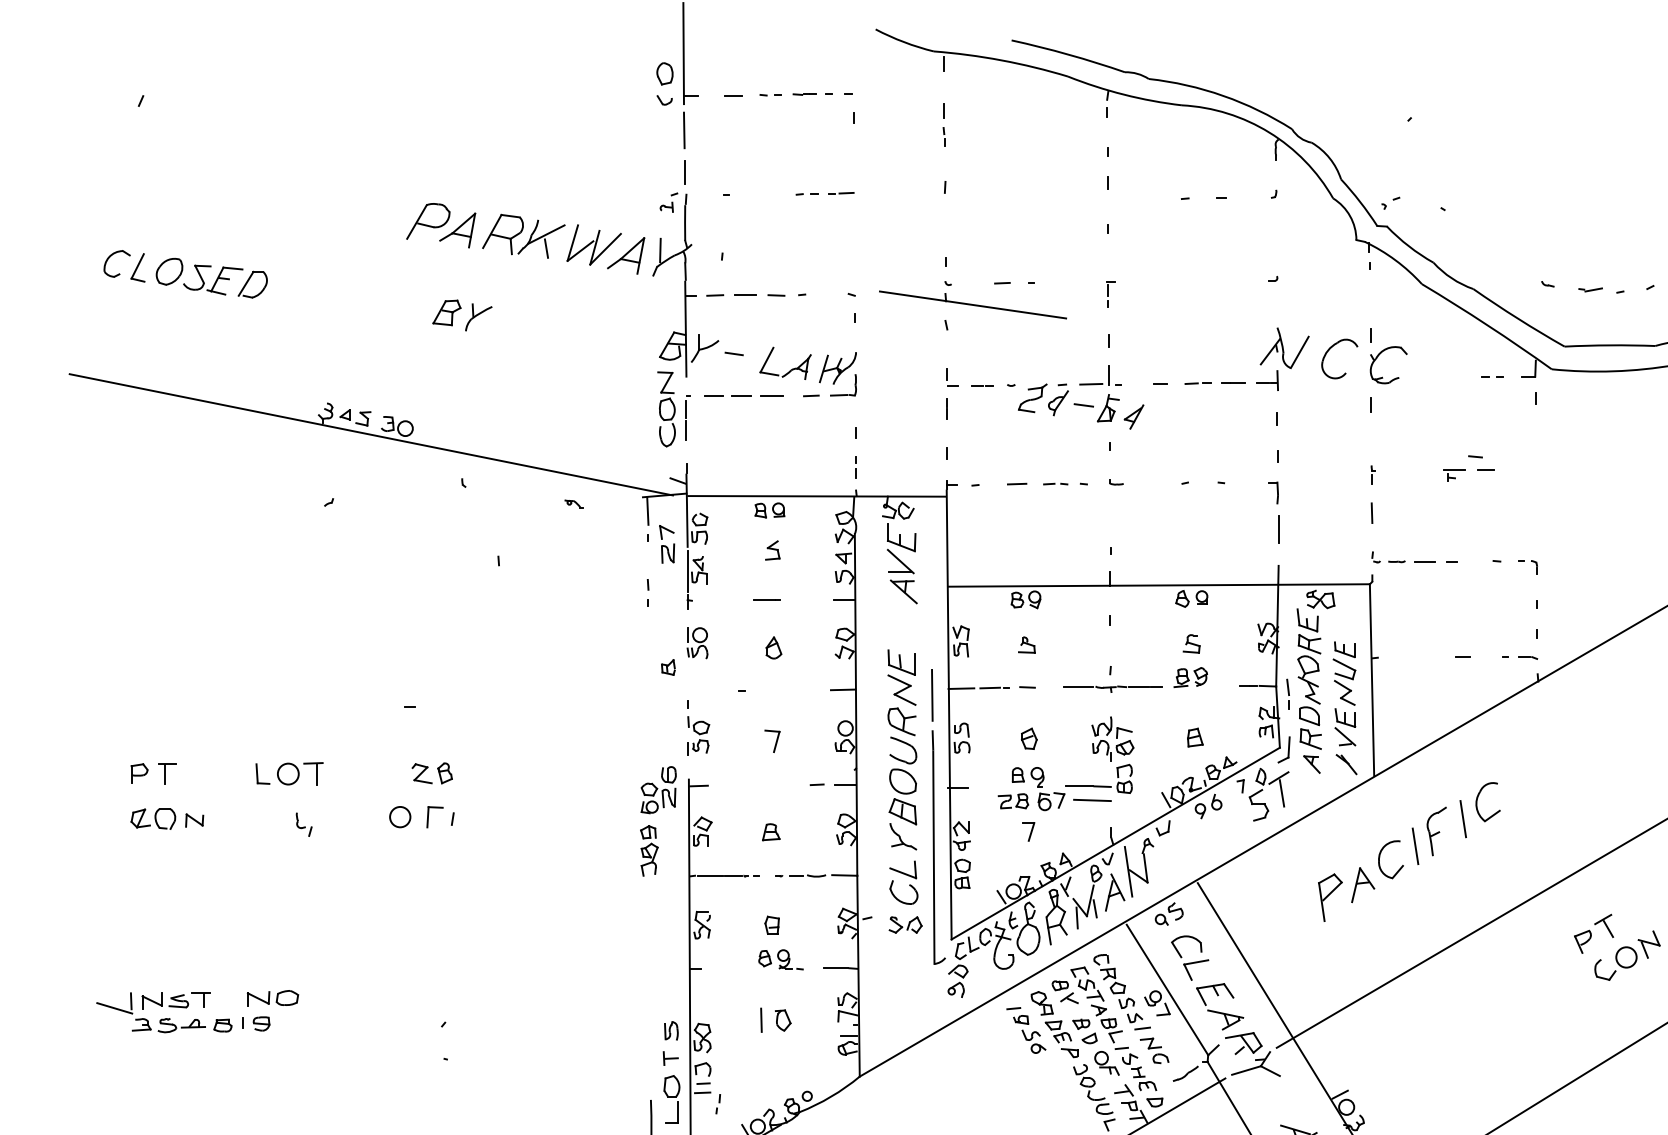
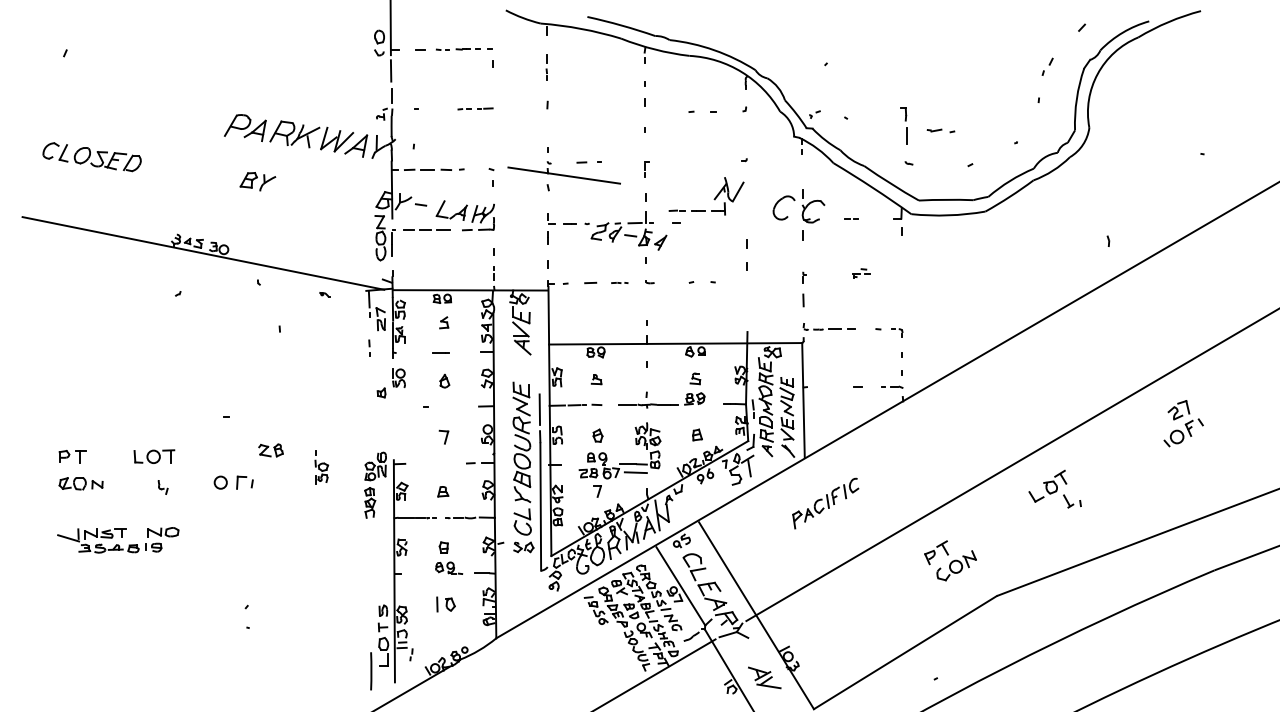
part: (1600, 289) -> (940, 130), moved
part: (1258, 364) -> (713, 199), moved
line: (1490, 376) -> (850, 218), moved
part: (1468, 468) -> (861, 273), size x0.6
part: (1065, 483) -> (619, 282), size x0.6
part: (1273, 511) -> (903, 125), moved
part: (698, 728) -> (321, 467), moved
part: (431, 773) -> (270, 450), moved
part: (1408, 851) -> (825, 503), size x0.6
part: (197, 1011) -> (118, 540), moved

